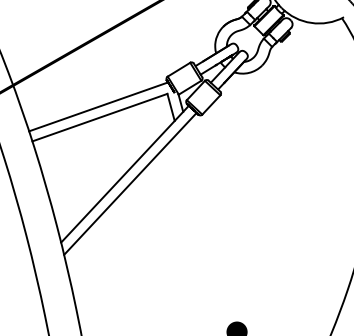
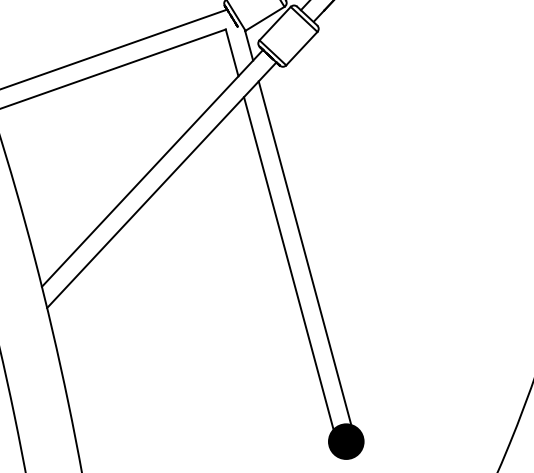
line: (212, 222) -> (303, 252), added
line: (203, 228) -> (288, 262), added

